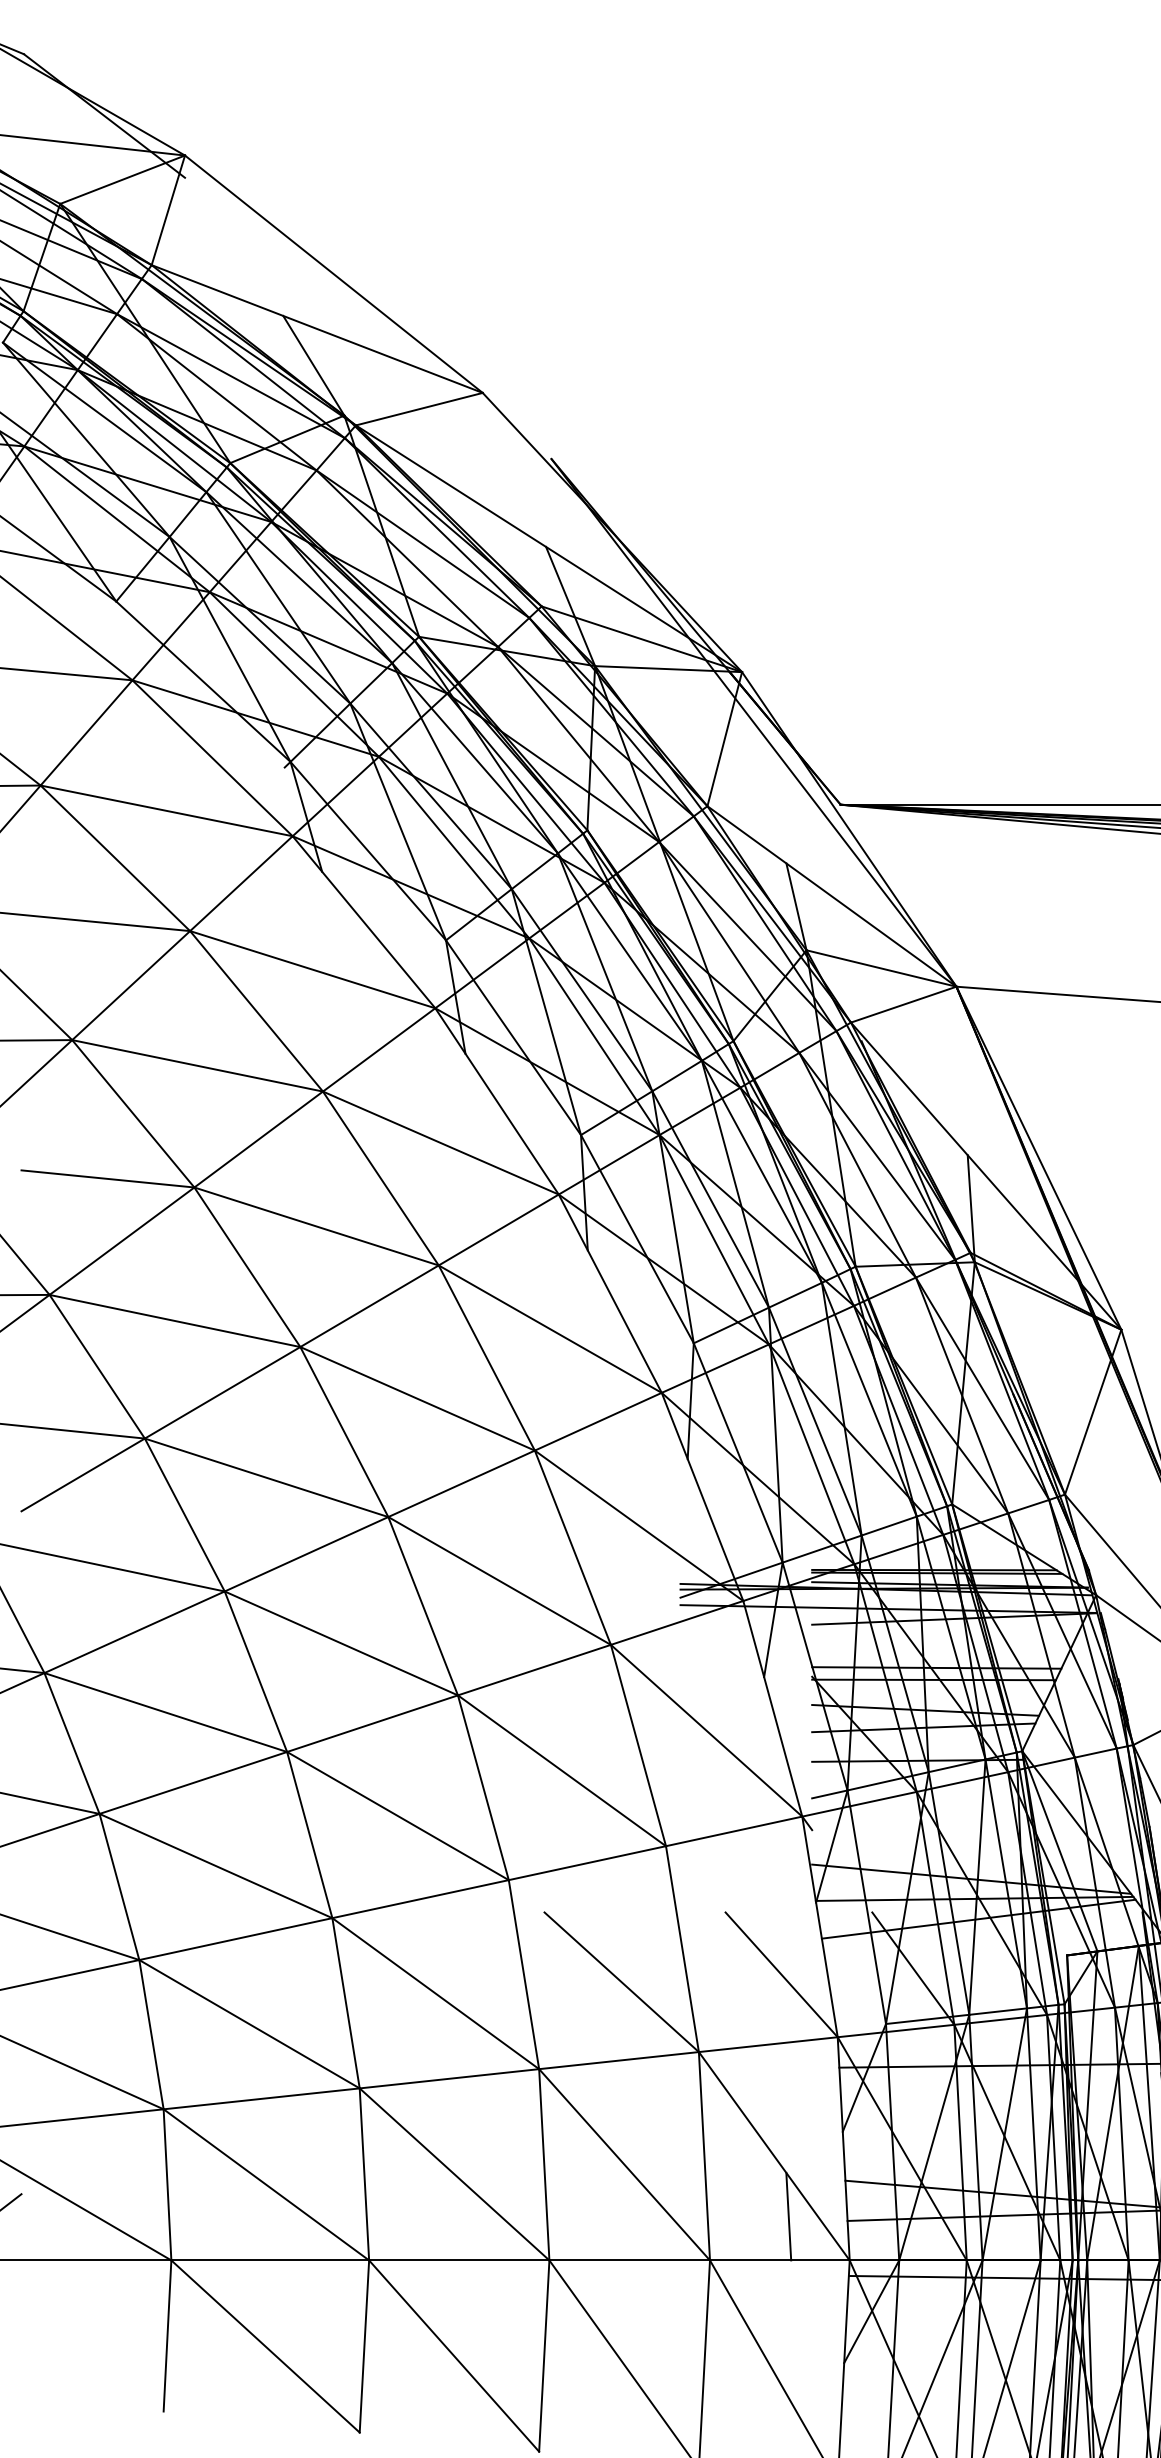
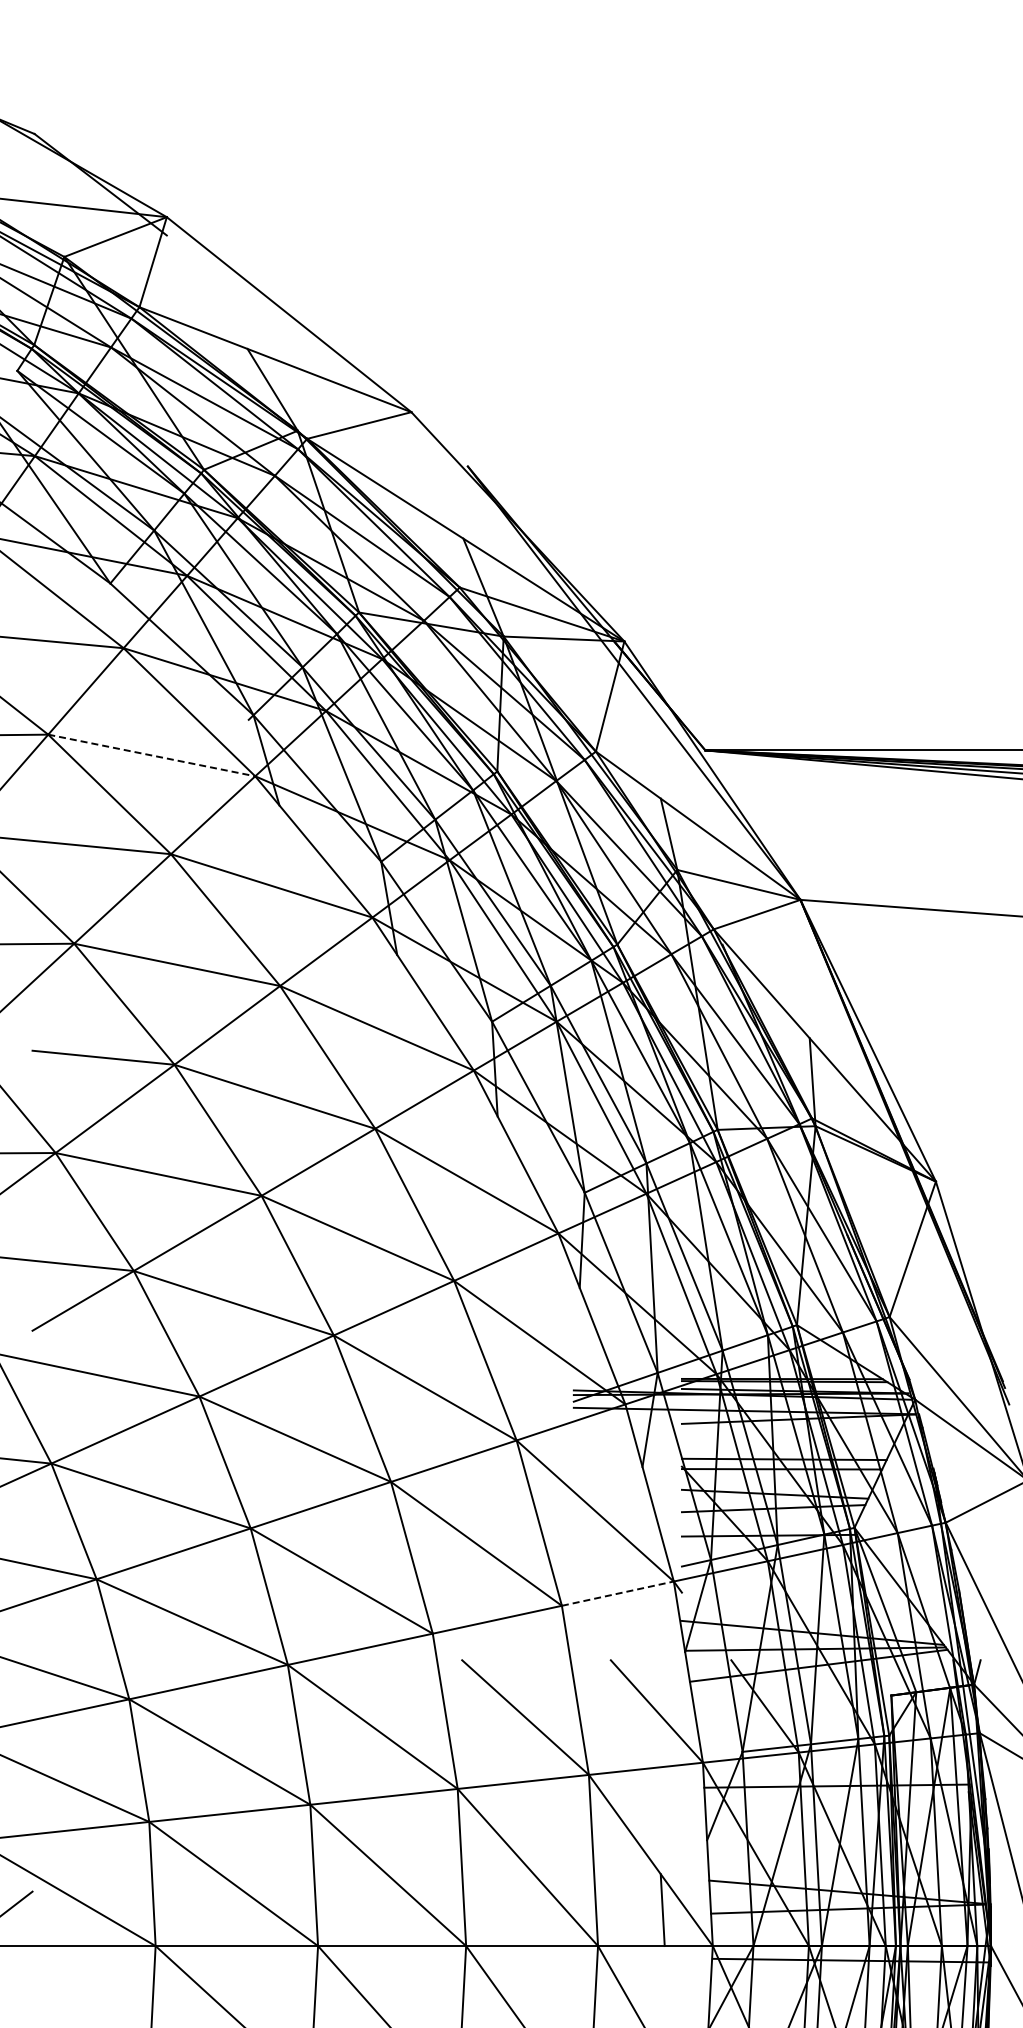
line: (166, 810) -> (151, 755), solid -> dashed
line: (734, 1831) -> (618, 1593), solid -> dashed

